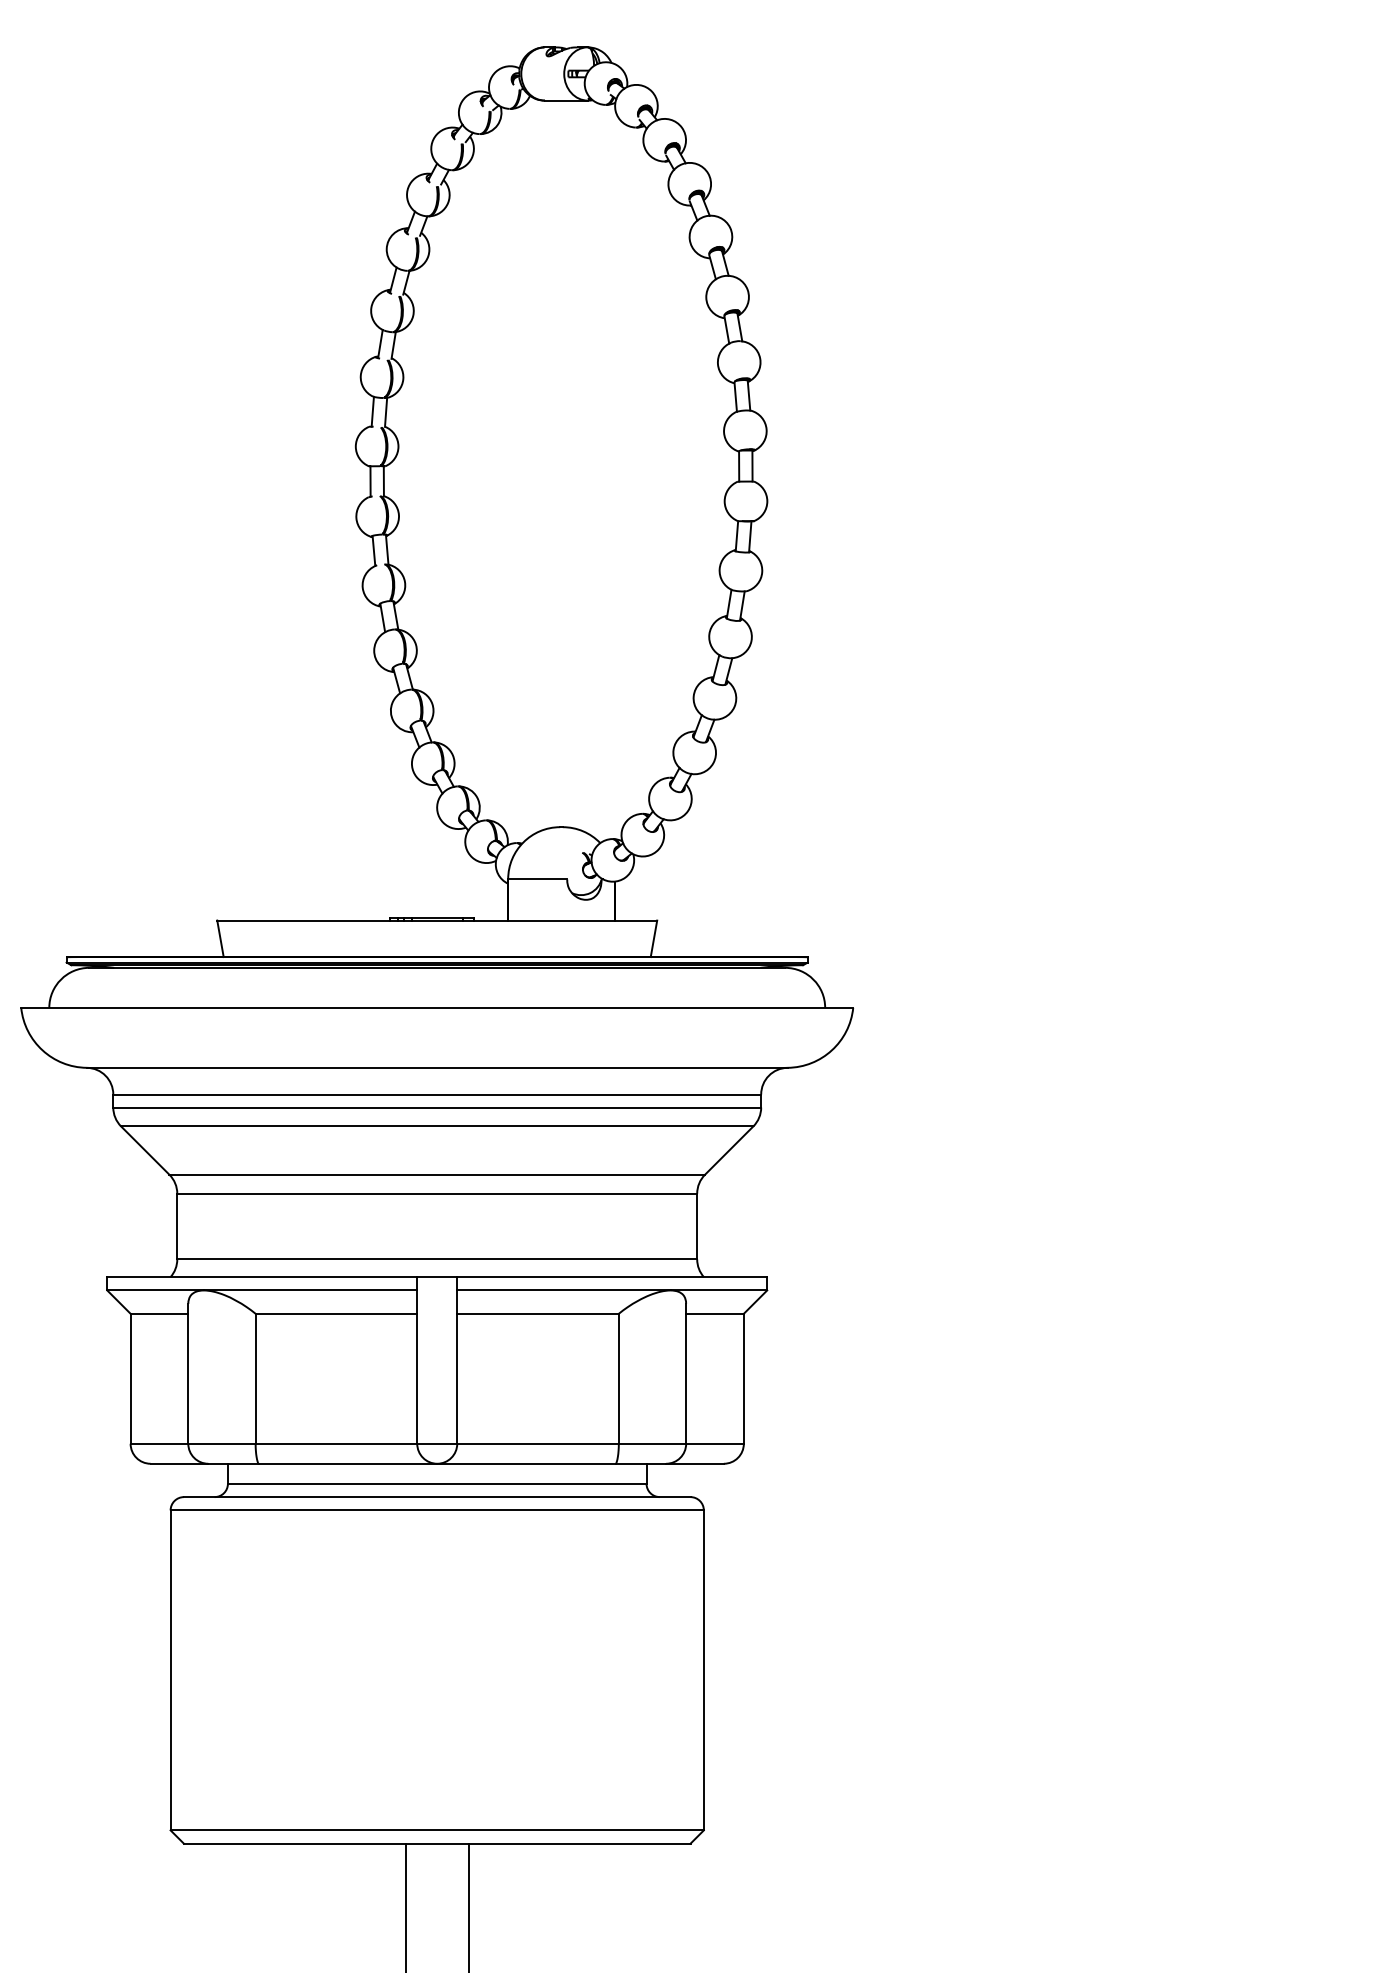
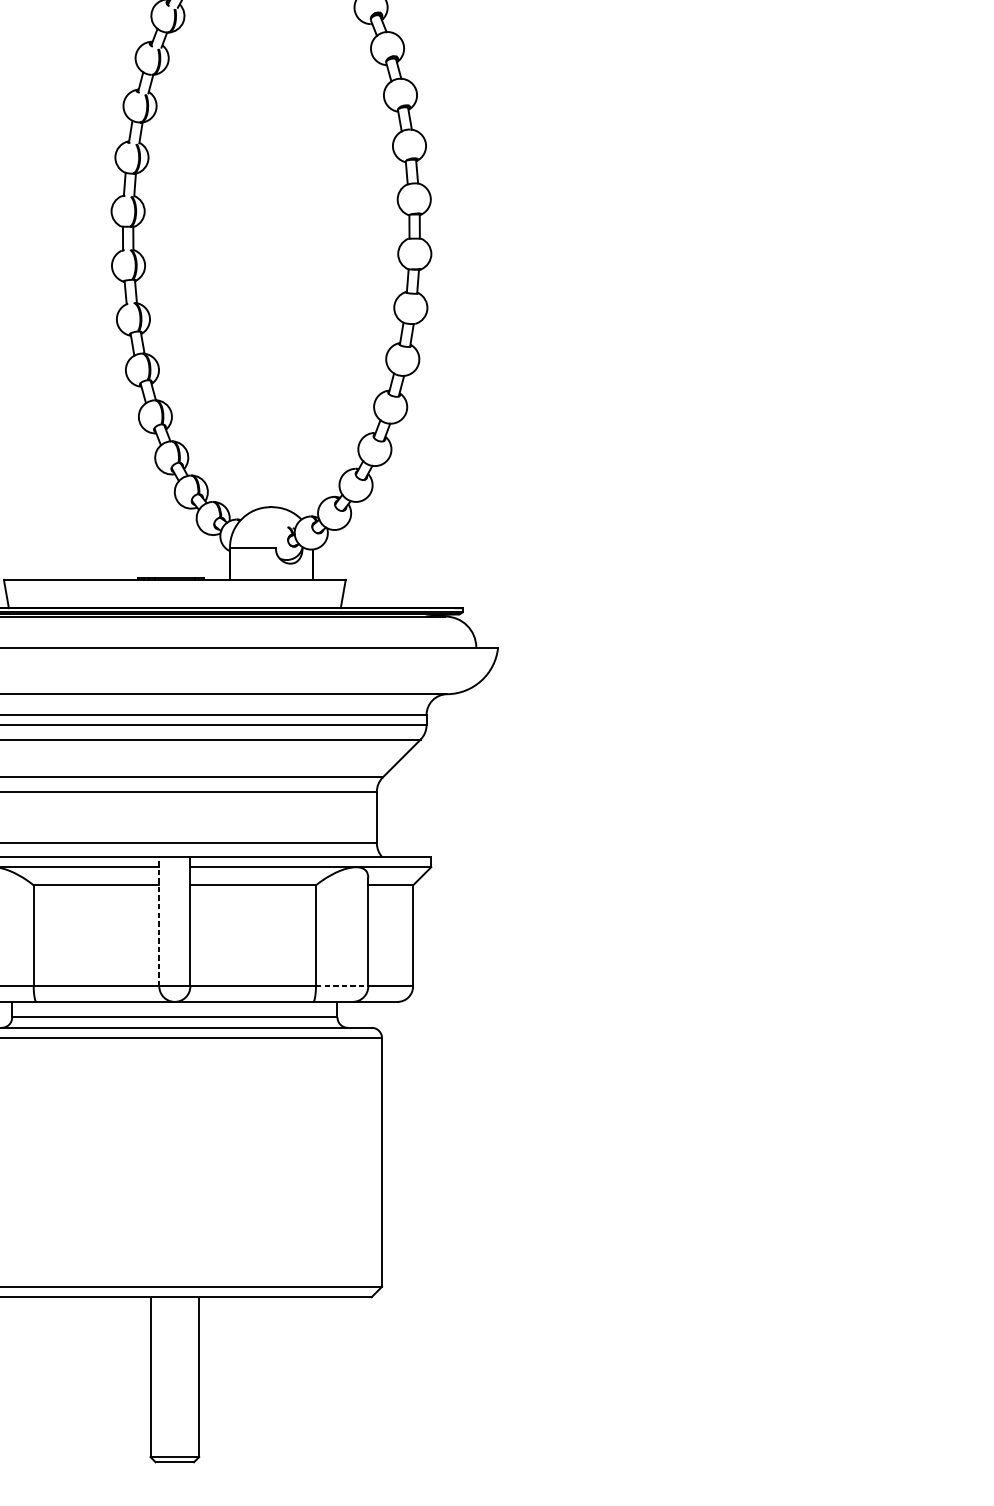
line: (417, 1359) -> (159, 920), solid -> dashed
line: (652, 1443) -> (342, 986), solid -> dashed

